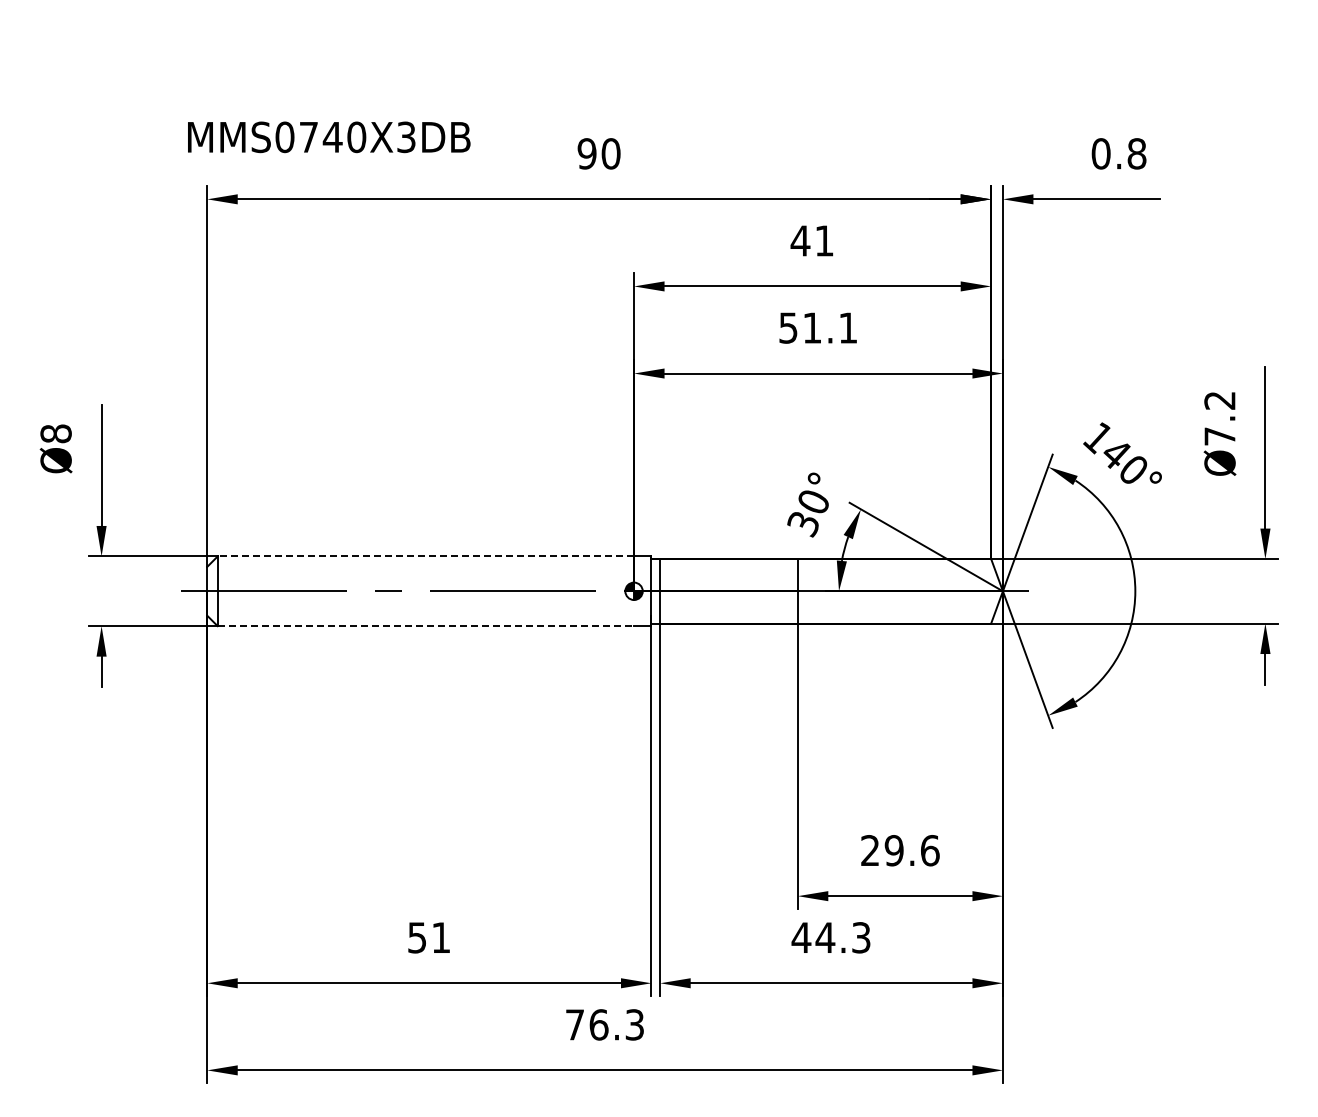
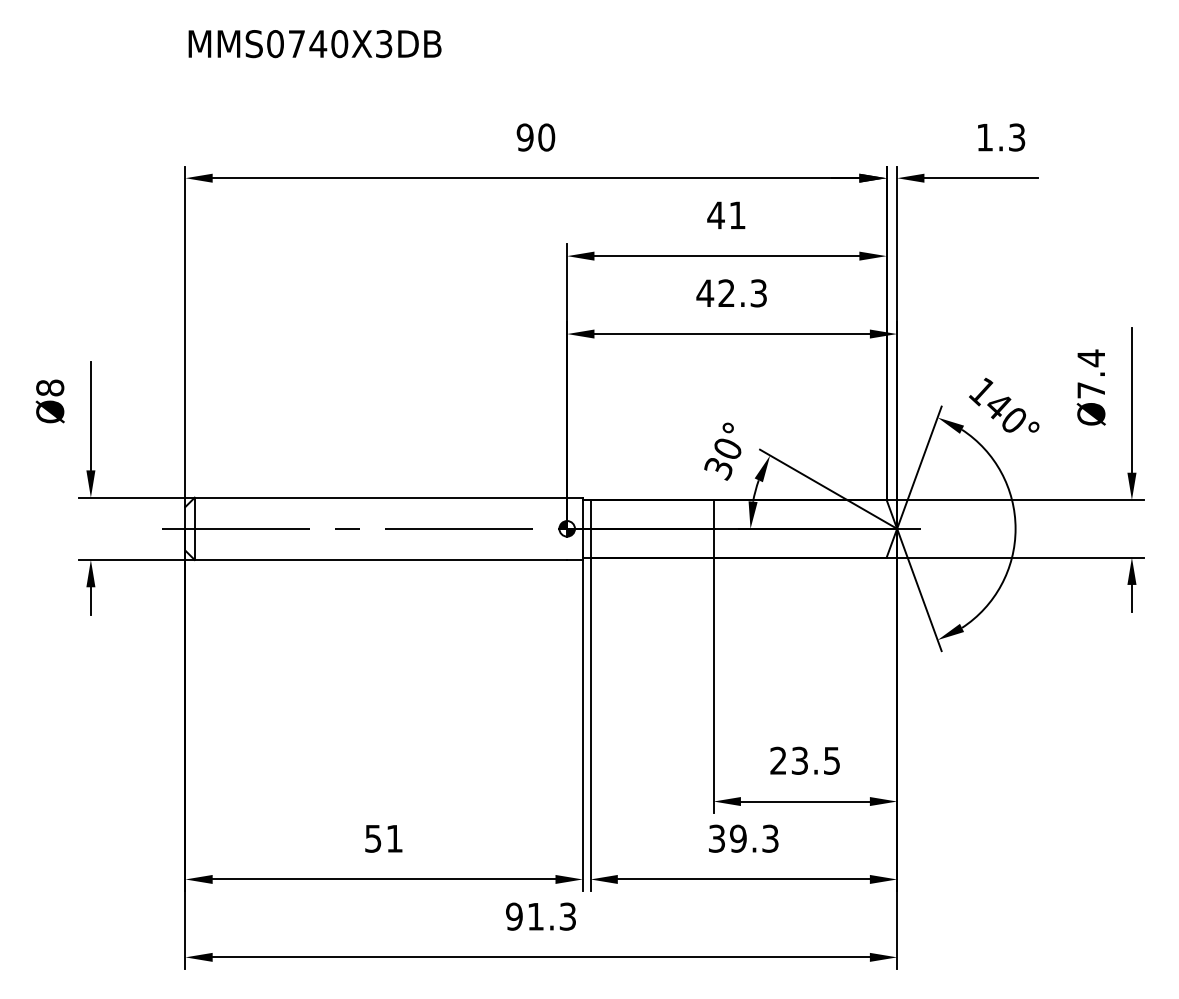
text: (329, 137) -> (315, 44), moved
text: (1118, 153) -> (1000, 137), 0.8 -> 1.3
text: (817, 327) -> (731, 292), 51.1 -> 42.3
text: (1219, 400) -> (1090, 358), Ø7.2 -> Ø7.4
line: (425, 556) -> (380, 497), dashed -> solid
line: (426, 626) -> (381, 560), dashed -> solid
text: (911, 850) -> (815, 760), 29.6 -> 23.5
text: (813, 937) -> (727, 838), 44.3 -> 39.3
text: (586, 1024) -> (524, 916), 76.3 -> 91.3

